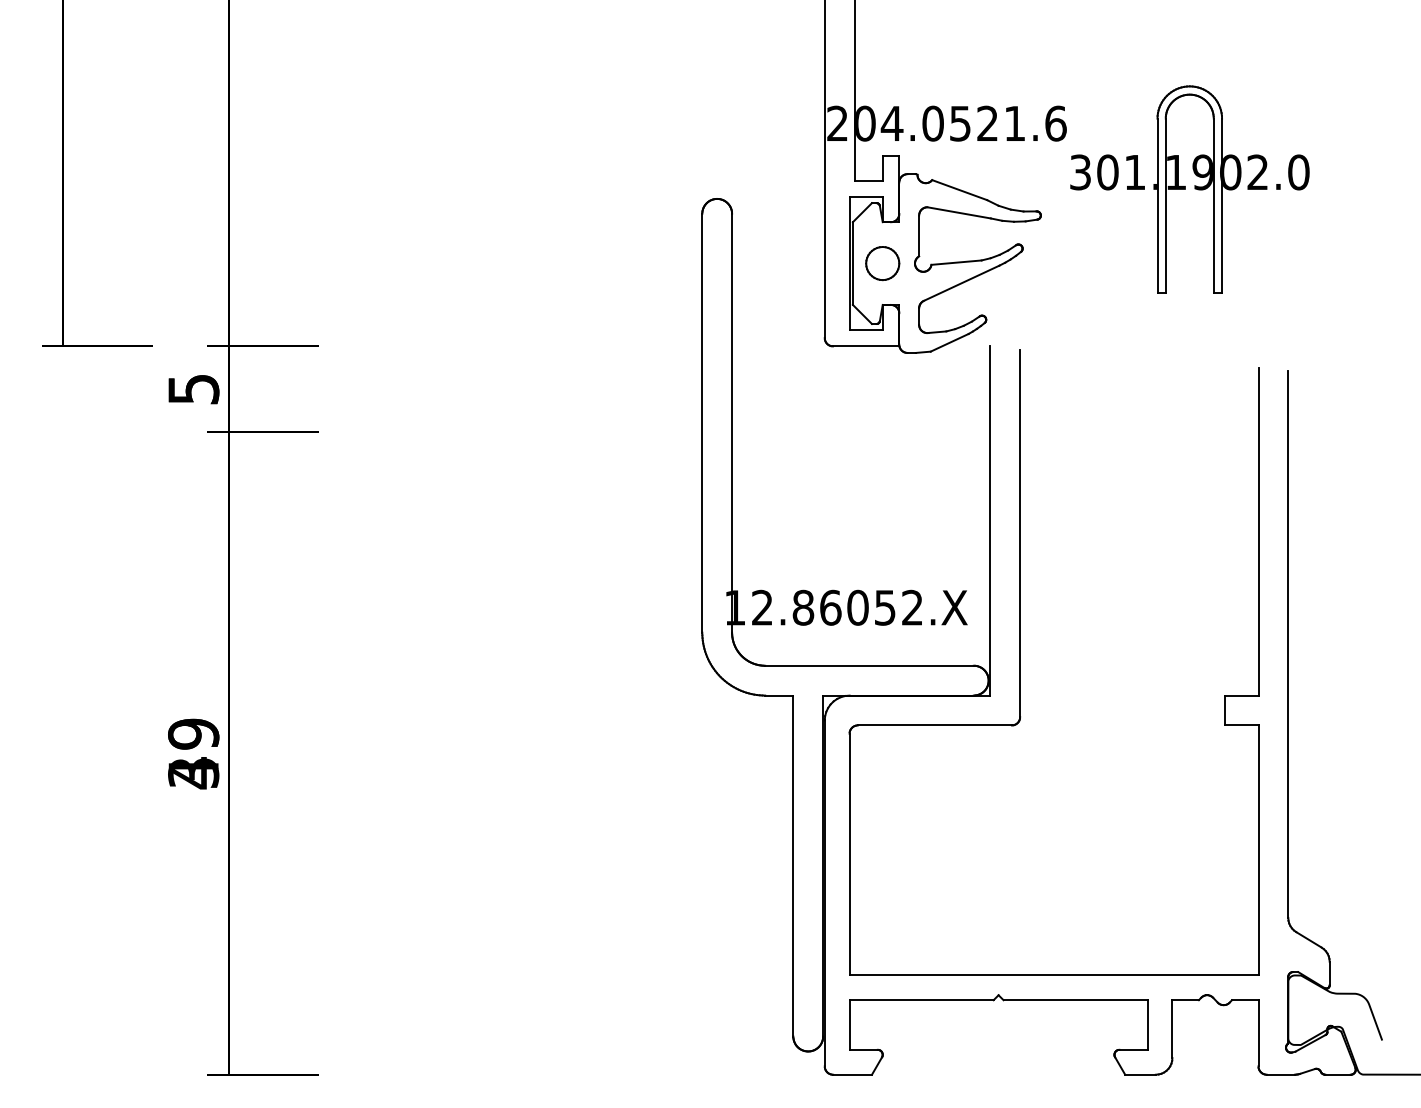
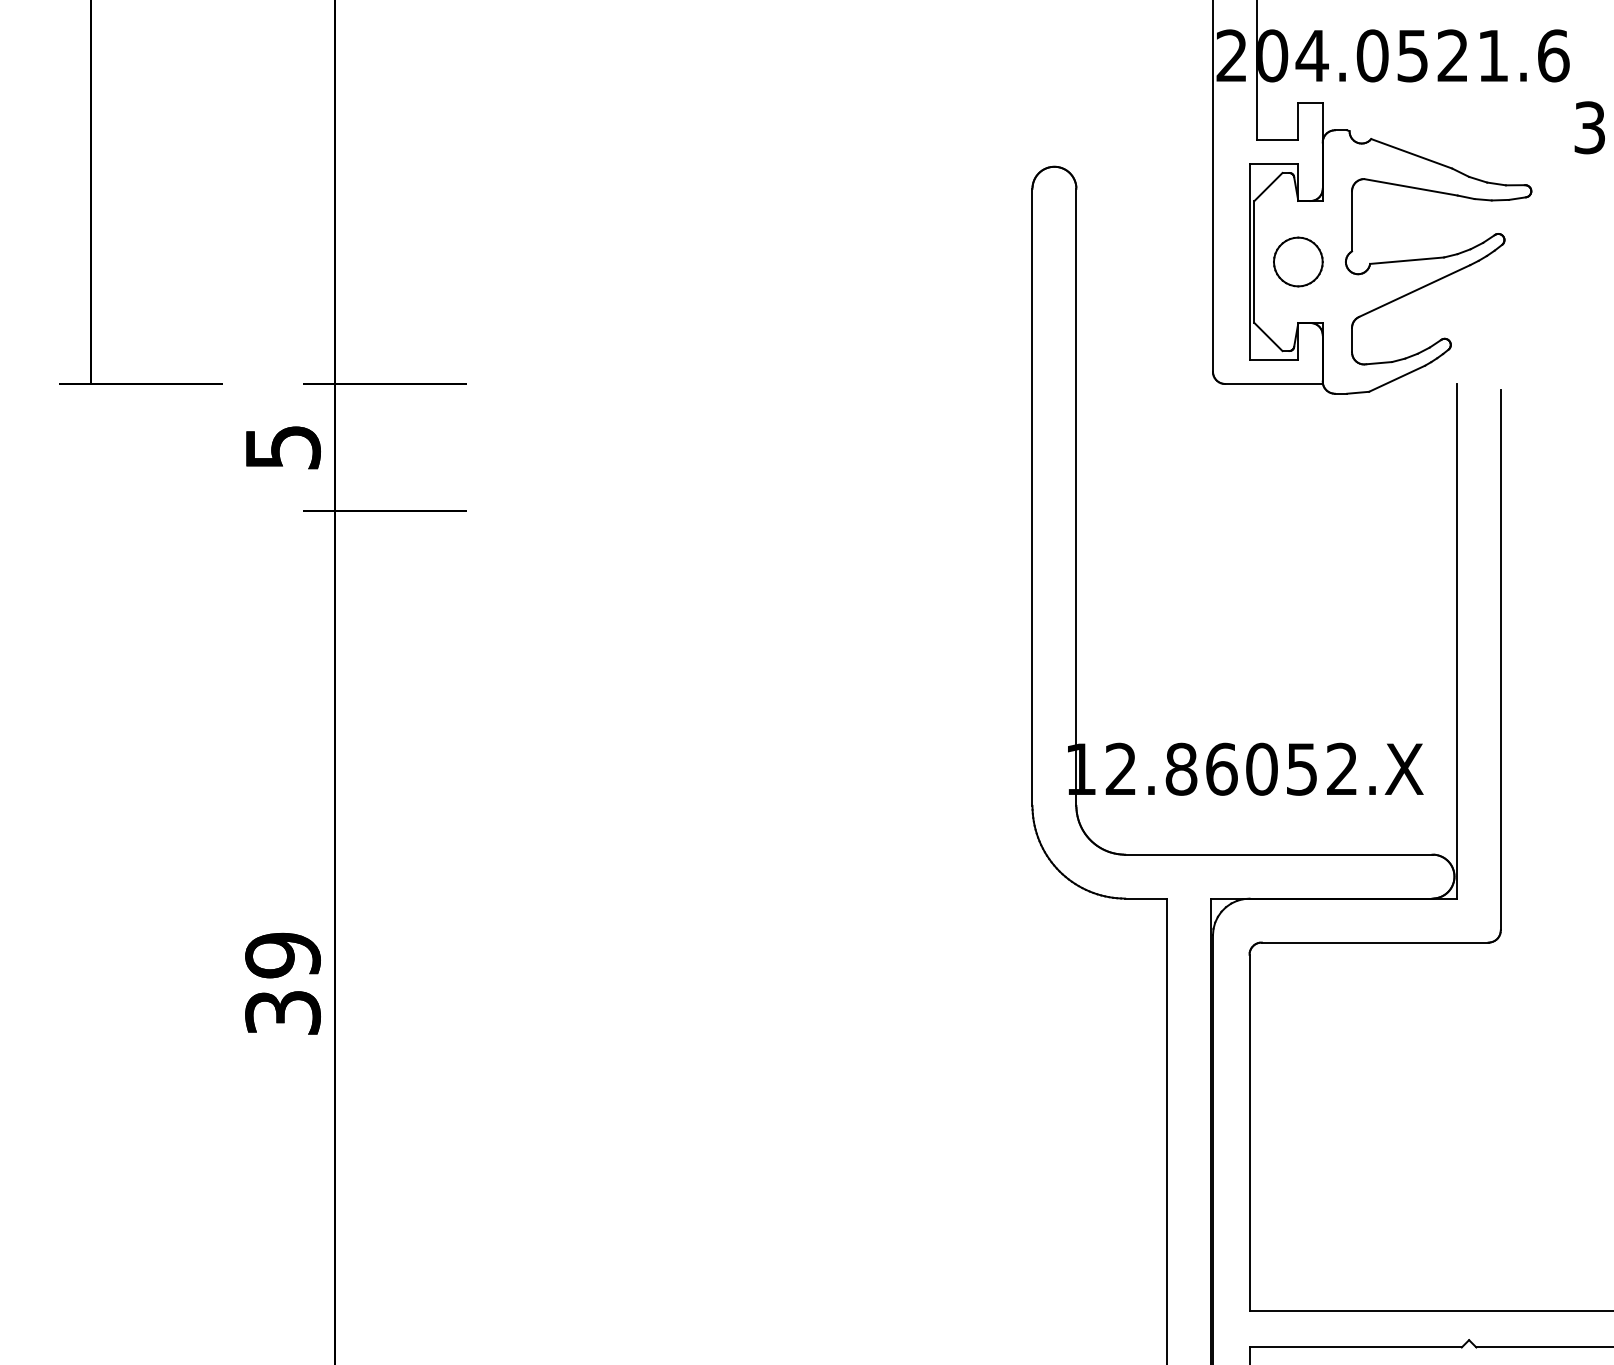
text: (193, 773) -> (282, 1013), 49 -> 39

